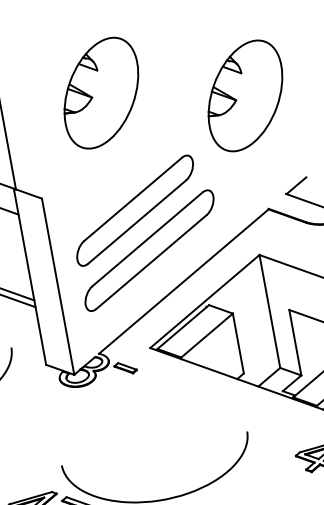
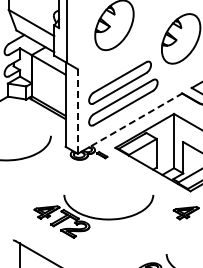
line: (183, 280) -> (136, 119), solid -> dashed
line: (57, 288) -> (77, 112), solid -> dashed

